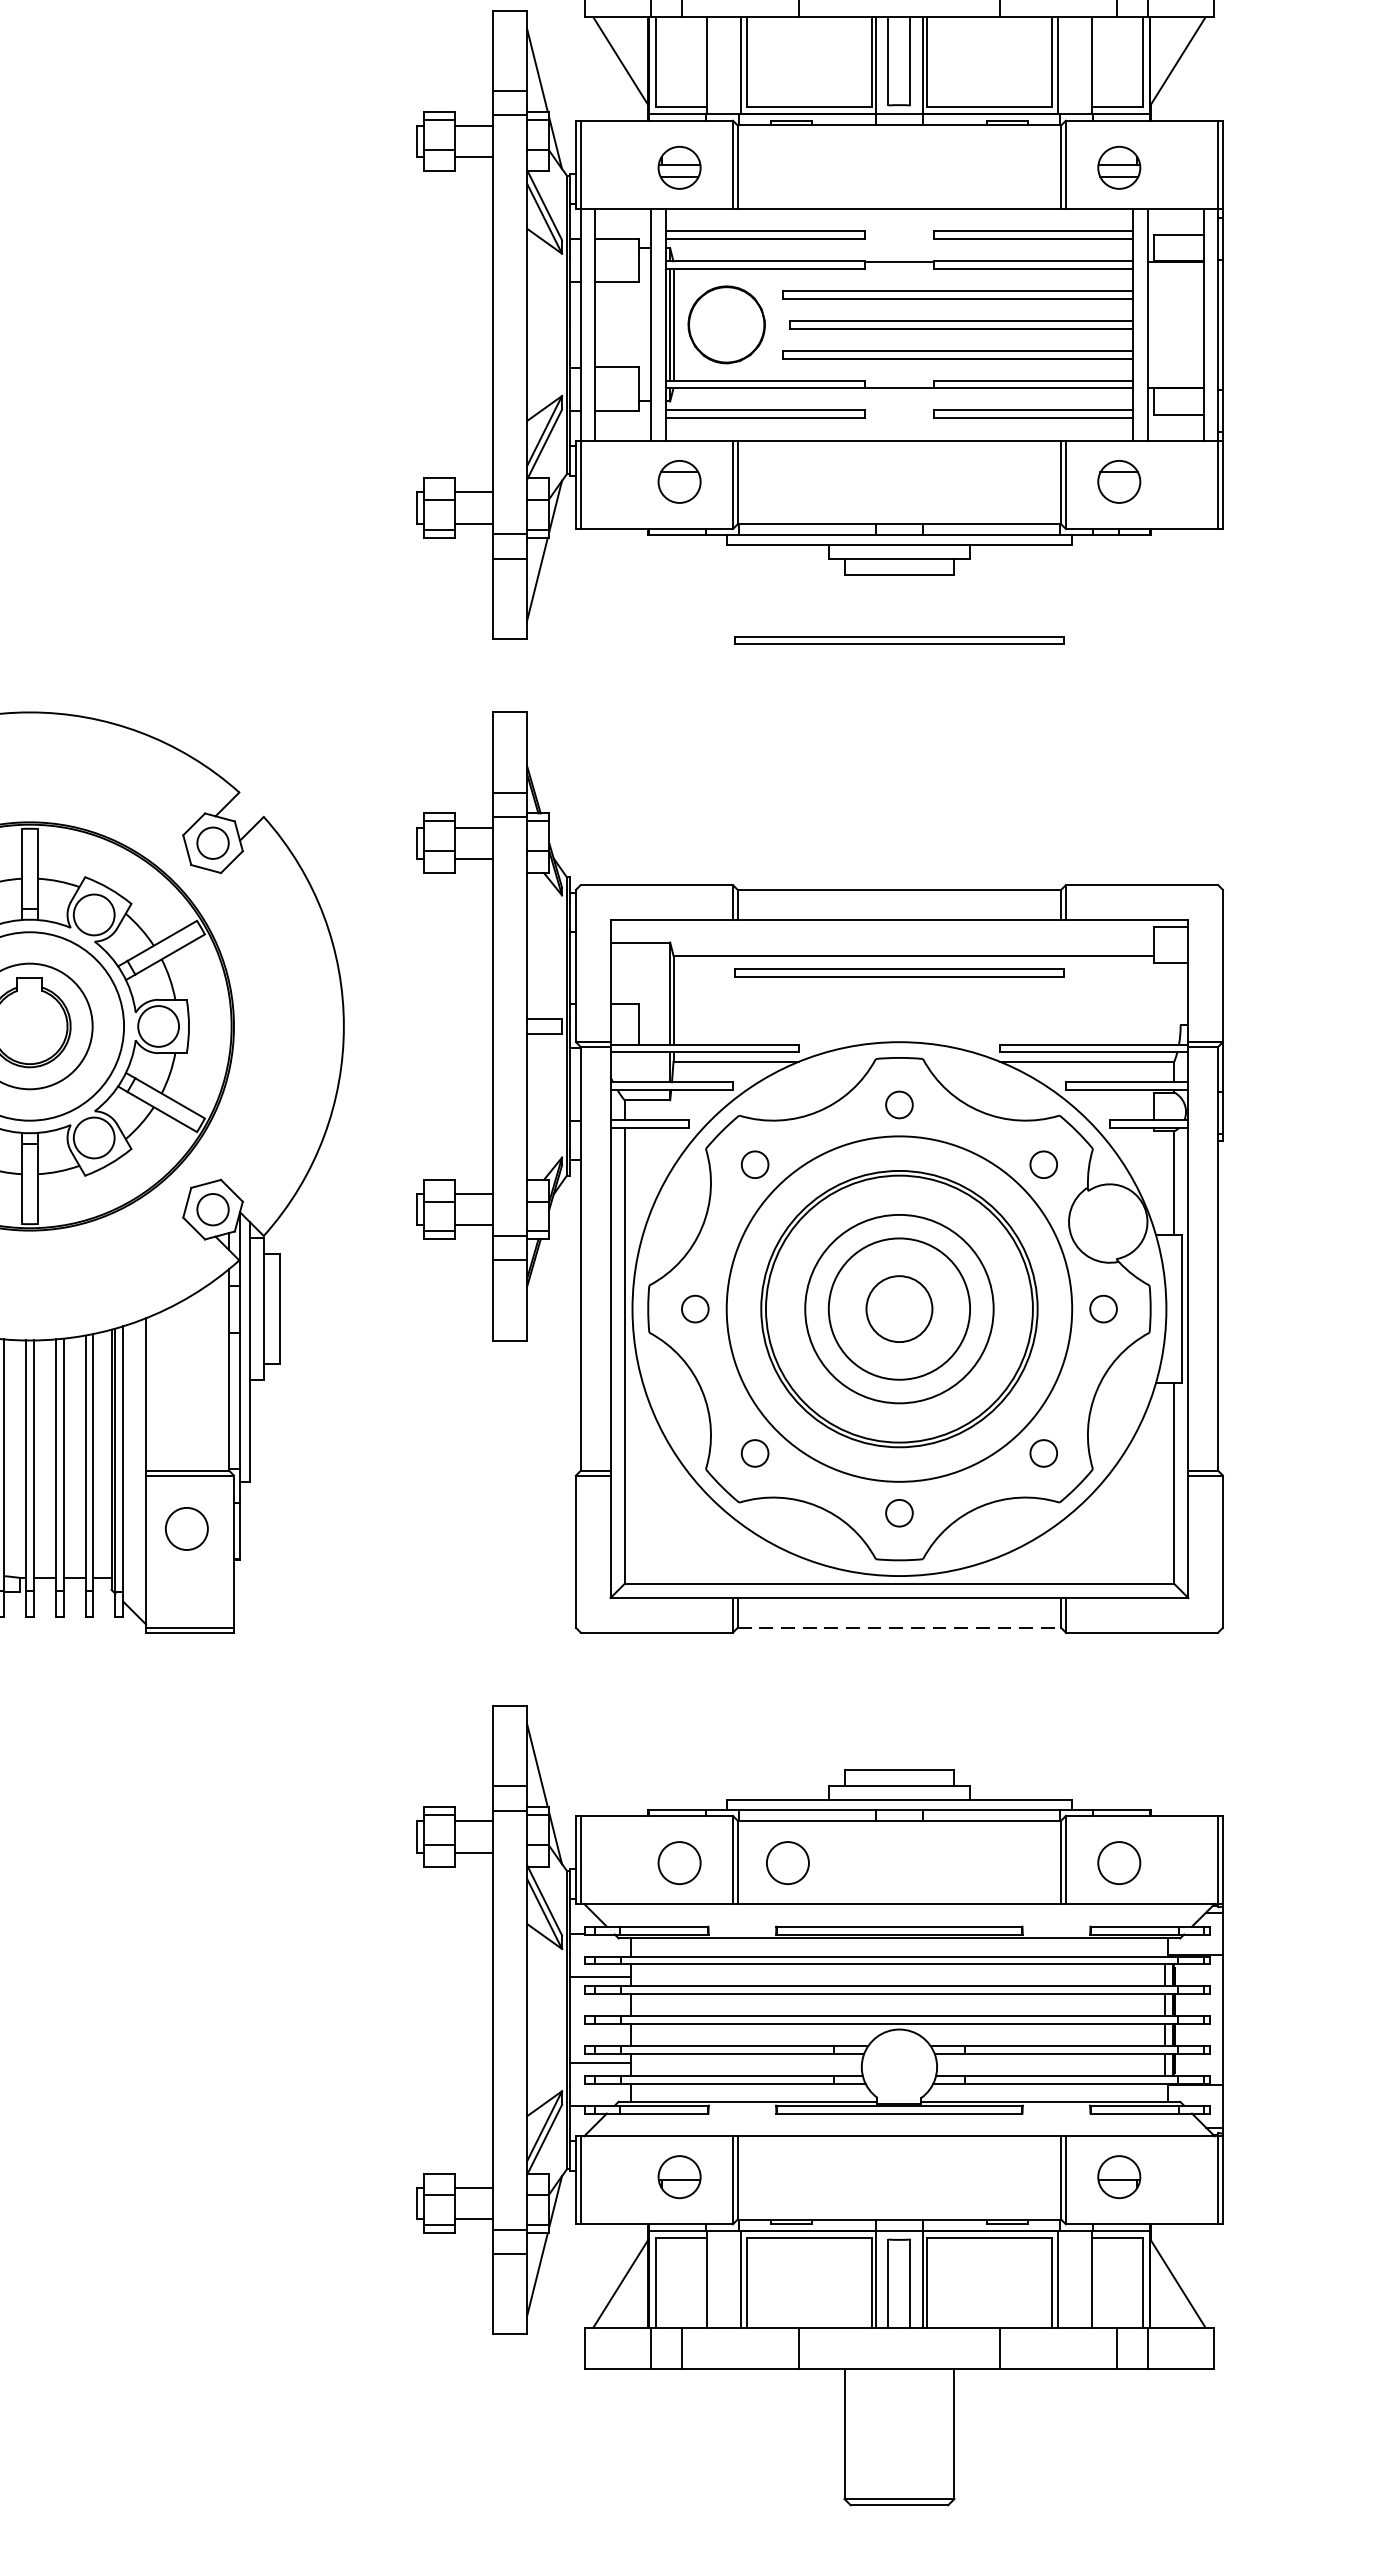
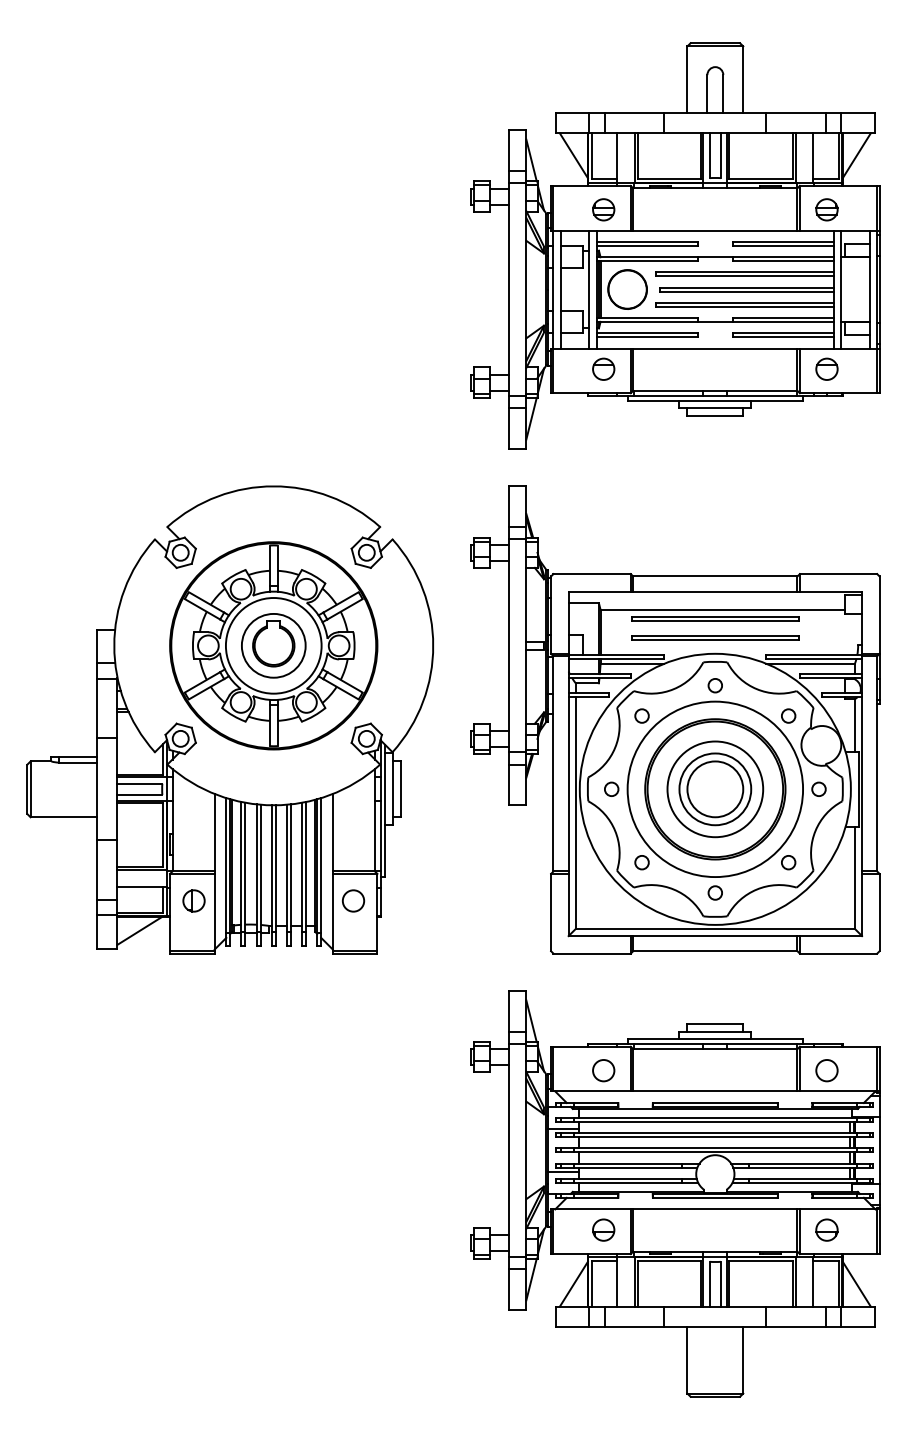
part: (899, 639) -> (715, 637), moved
circle: (899, 1309) -> (715, 789), size x1.67
line: (899, 1628) -> (715, 951), dashed -> solid
circle: (787, 1862) -> (658, 1070), removed

